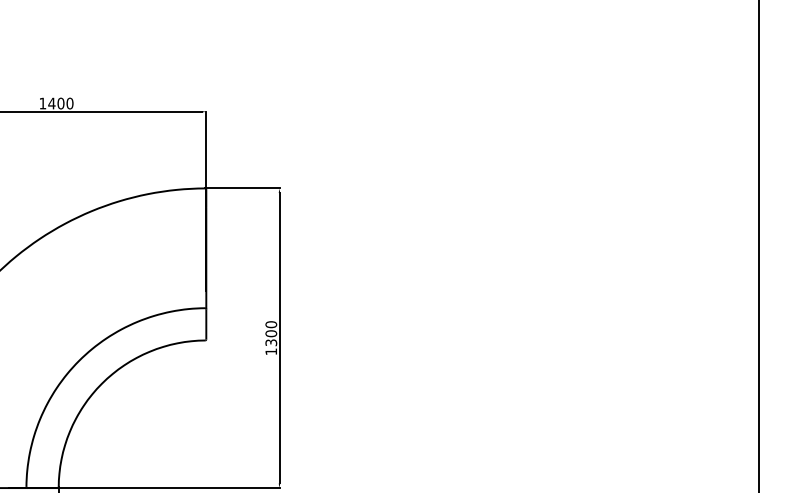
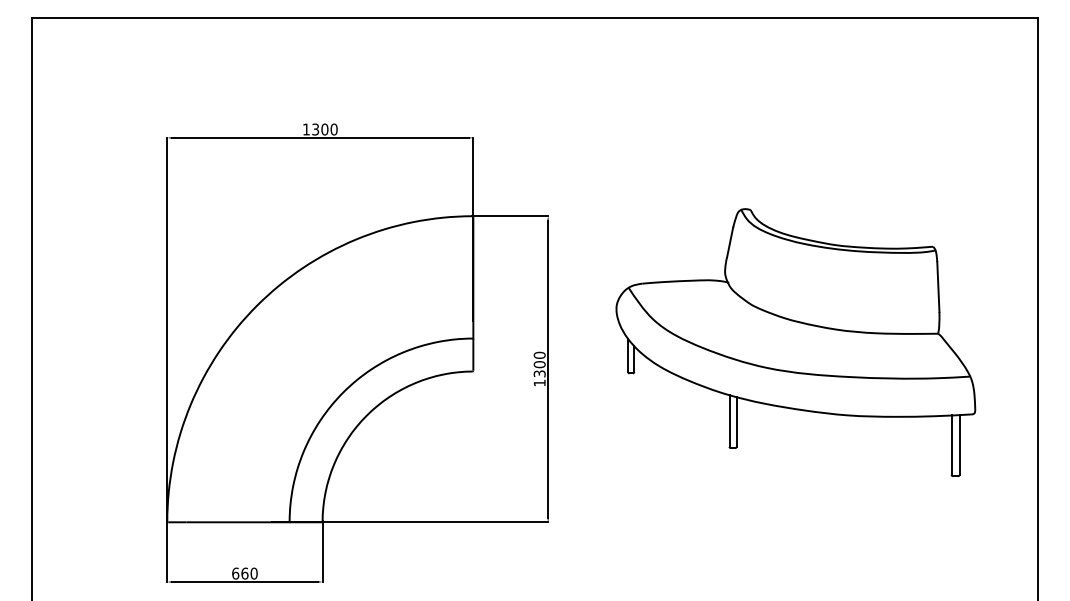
text: (51, 103) -> (315, 129), 1400 -> 1300
part: (521, 312) -> (795, 342), added

